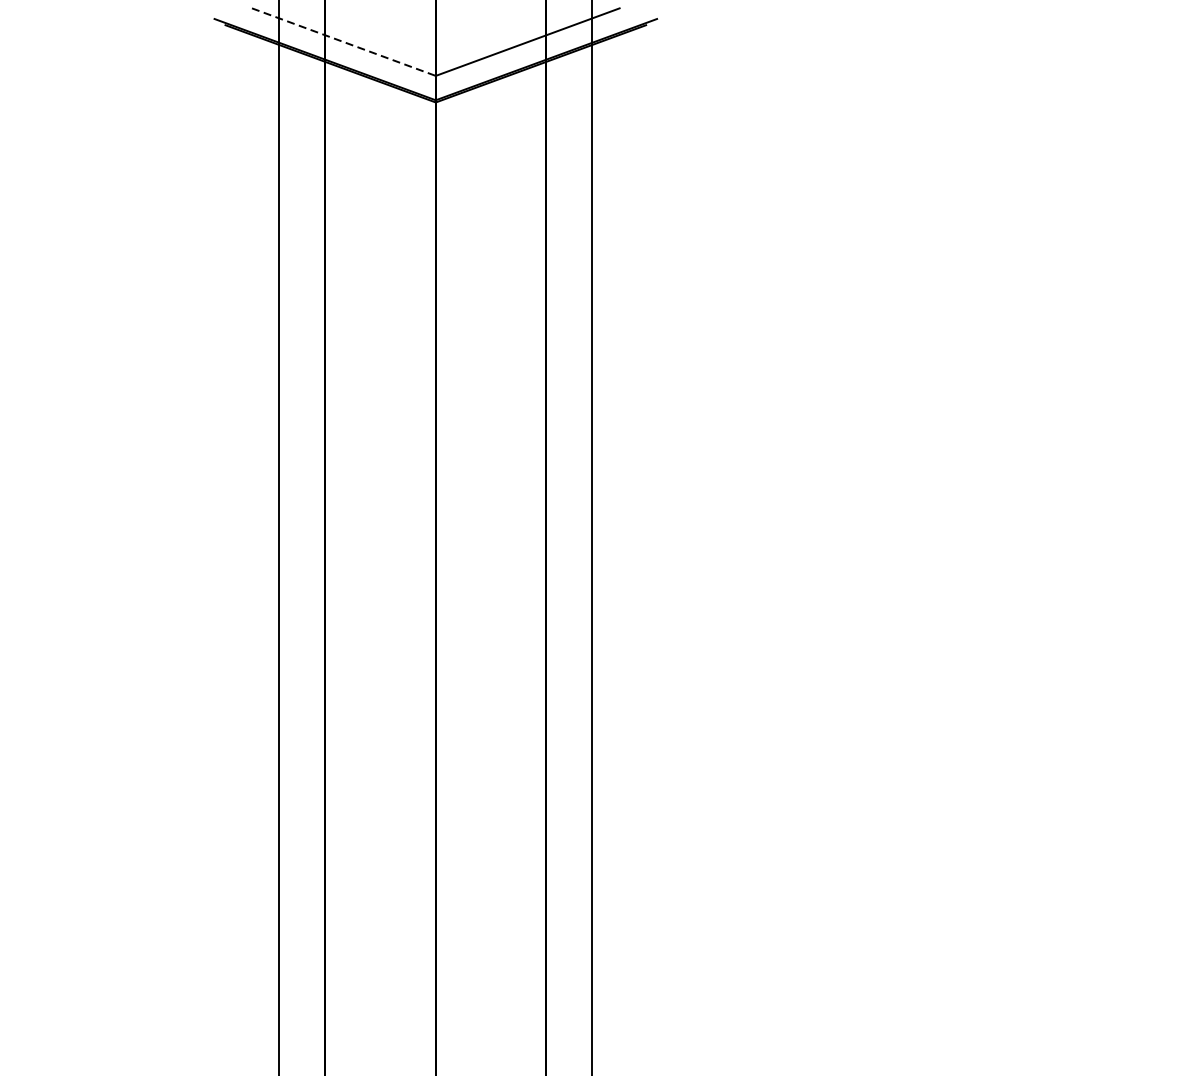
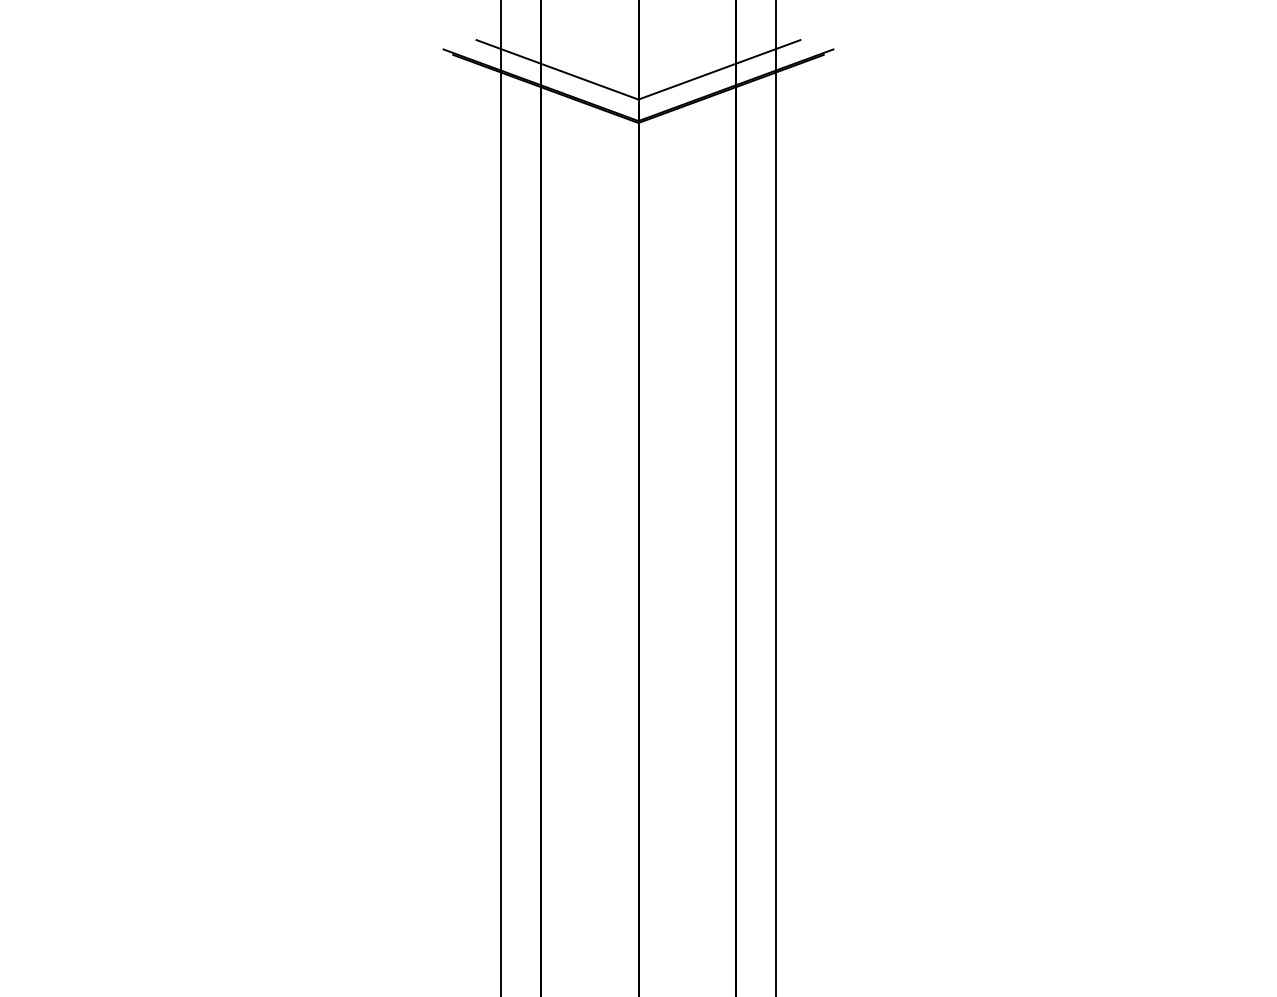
line: (343, 42) -> (557, 70), dashed -> solid

